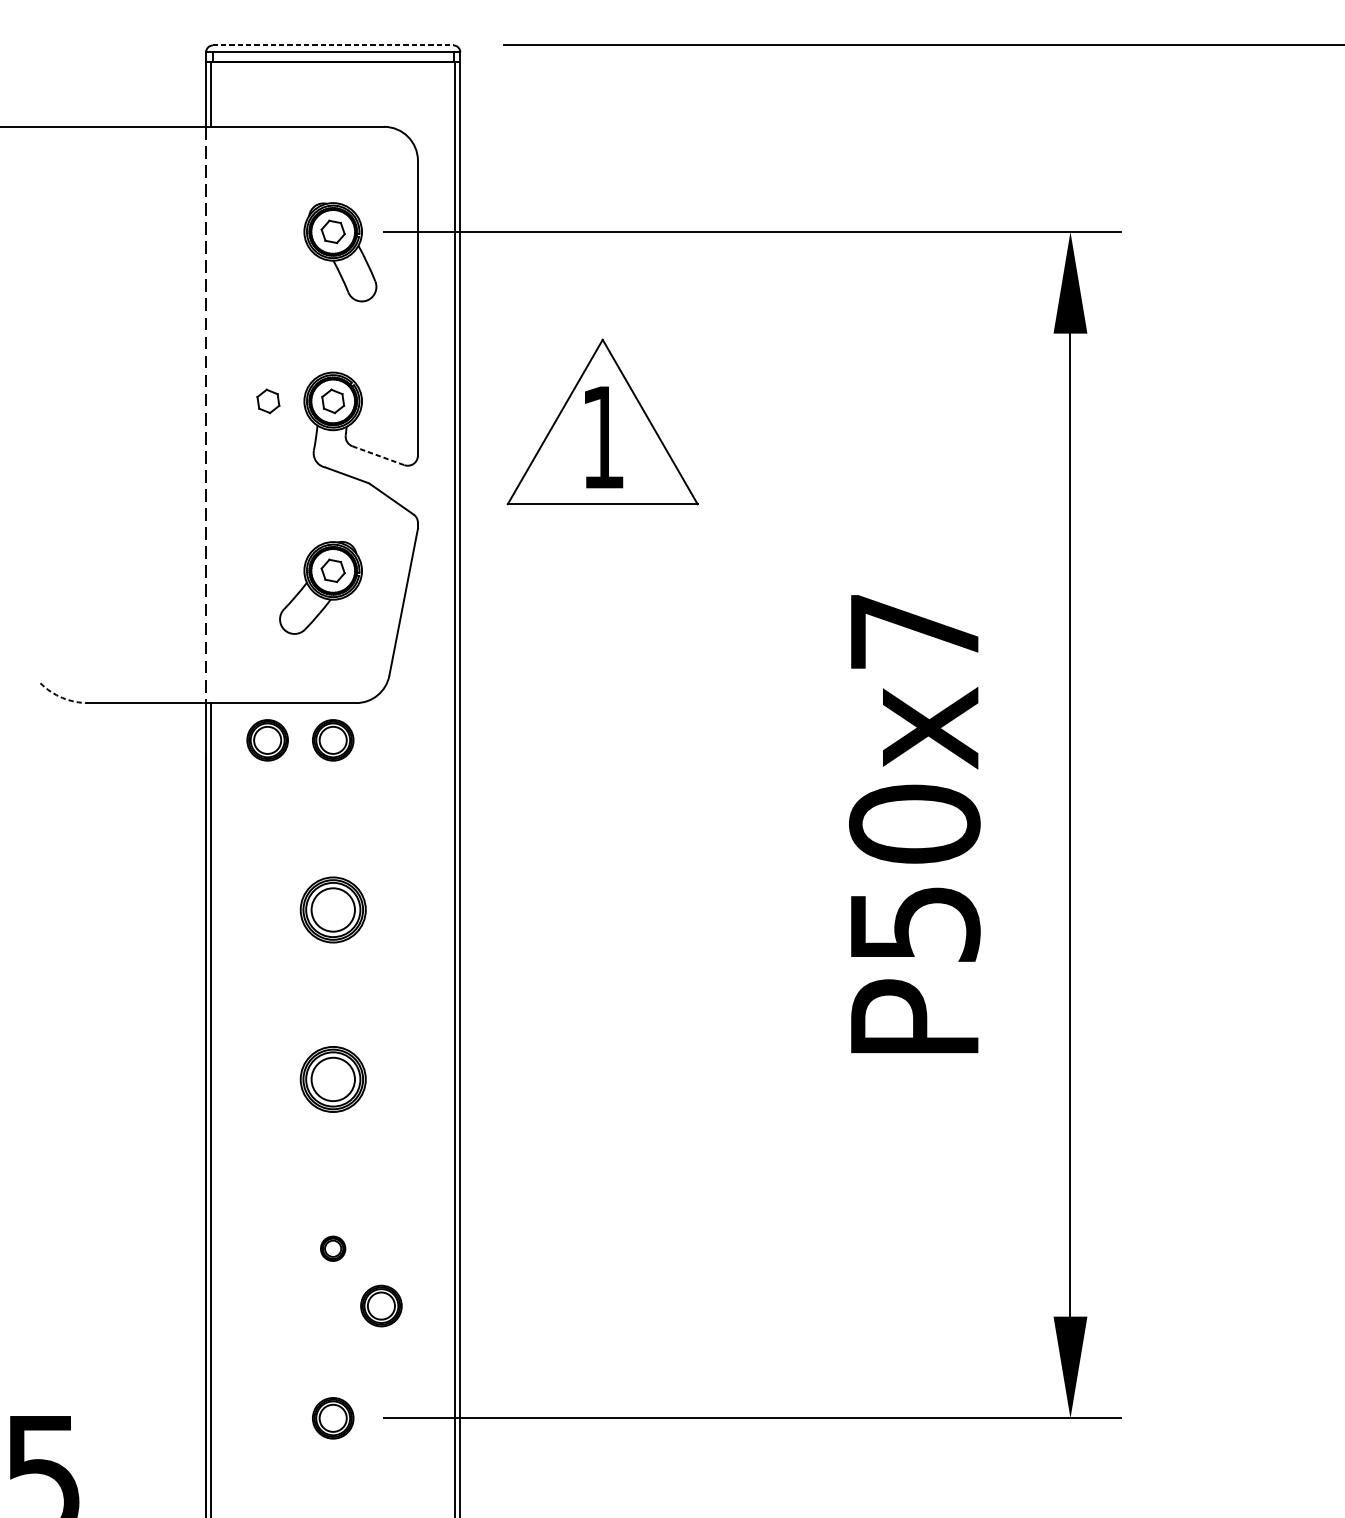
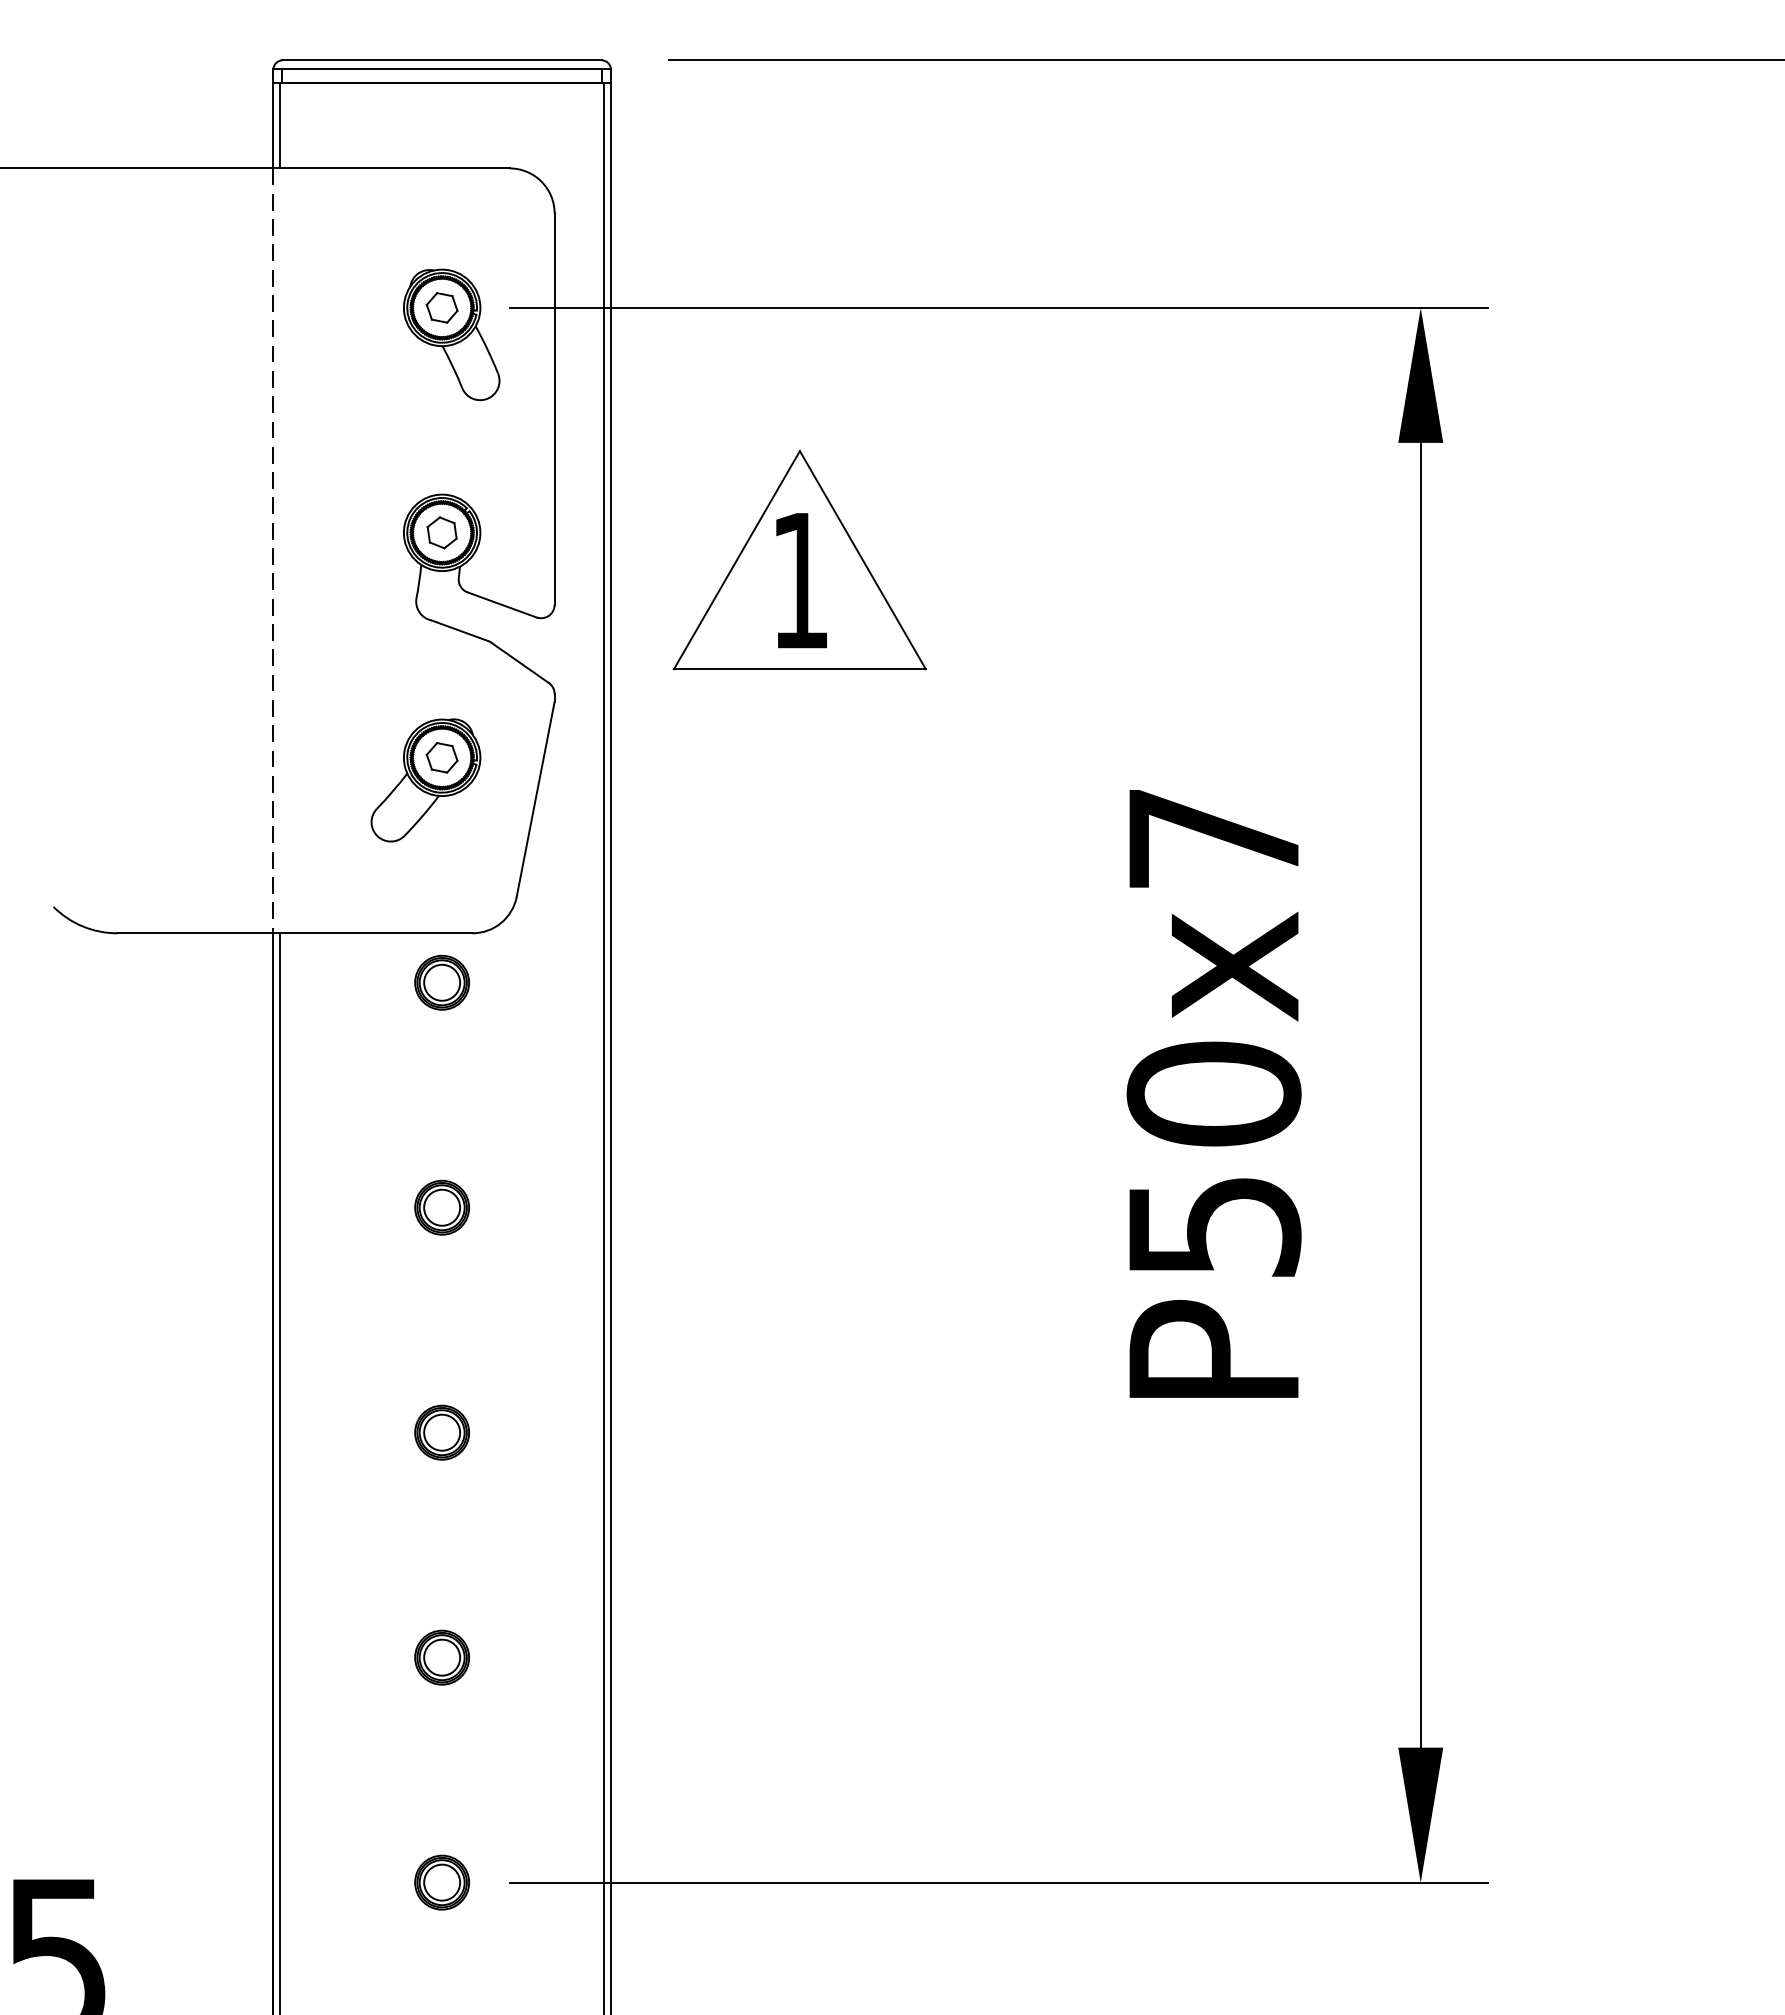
line: (333, 45) -> (442, 60), dashed -> solid
part: (267, 401) -> (355, 532), removed
line: (378, 455) -> (502, 604), dashed -> solid
arc: (62, 697) -> (82, 926), dashed -> solid
part: (267, 740) -> (354, 982), removed
part: (332, 909) -> (441, 1207), size x0.62
part: (332, 1079) -> (441, 1432), size x0.62
part: (332, 1248) -> (441, 1657), size x1.67
part: (380, 1305) -> (505, 1733), removed

